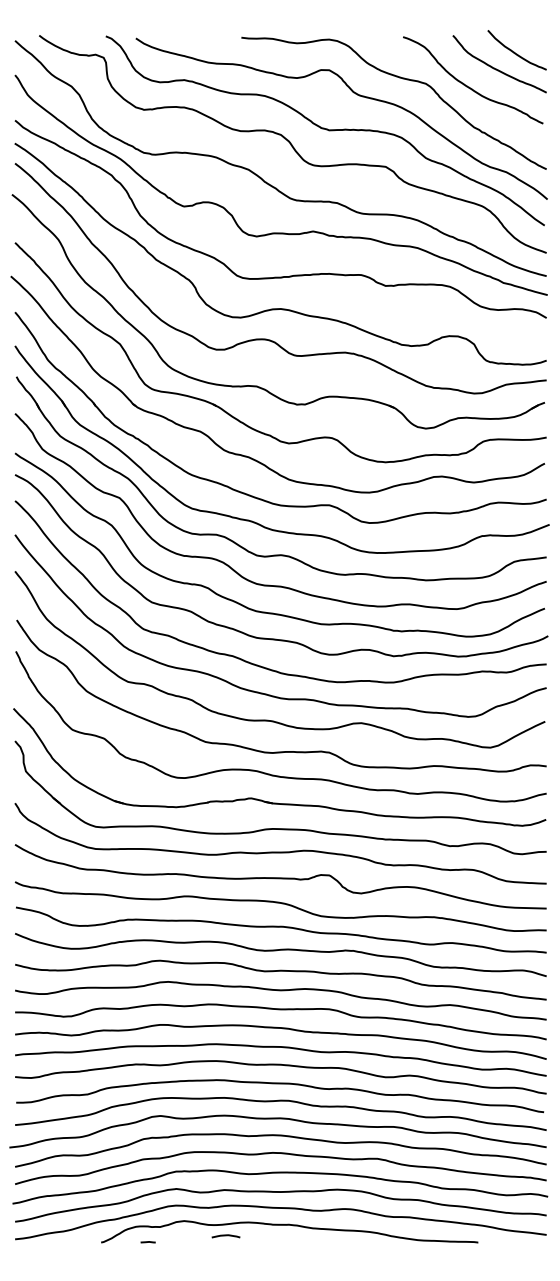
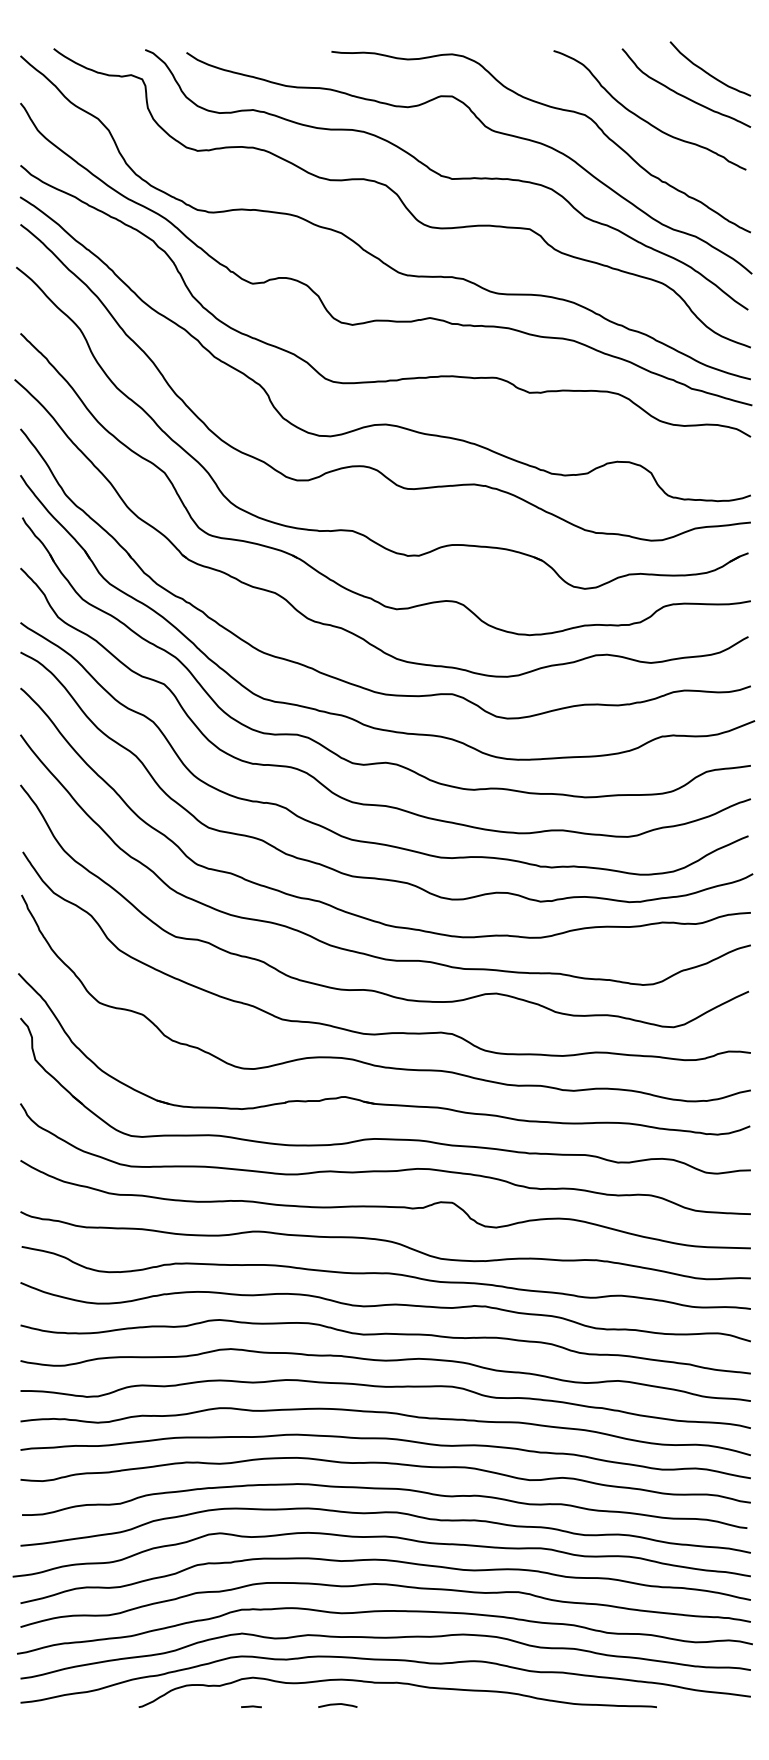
curve: (225, 1236) -> (337, 1705), moved
line: (147, 1242) -> (250, 1707), moved

